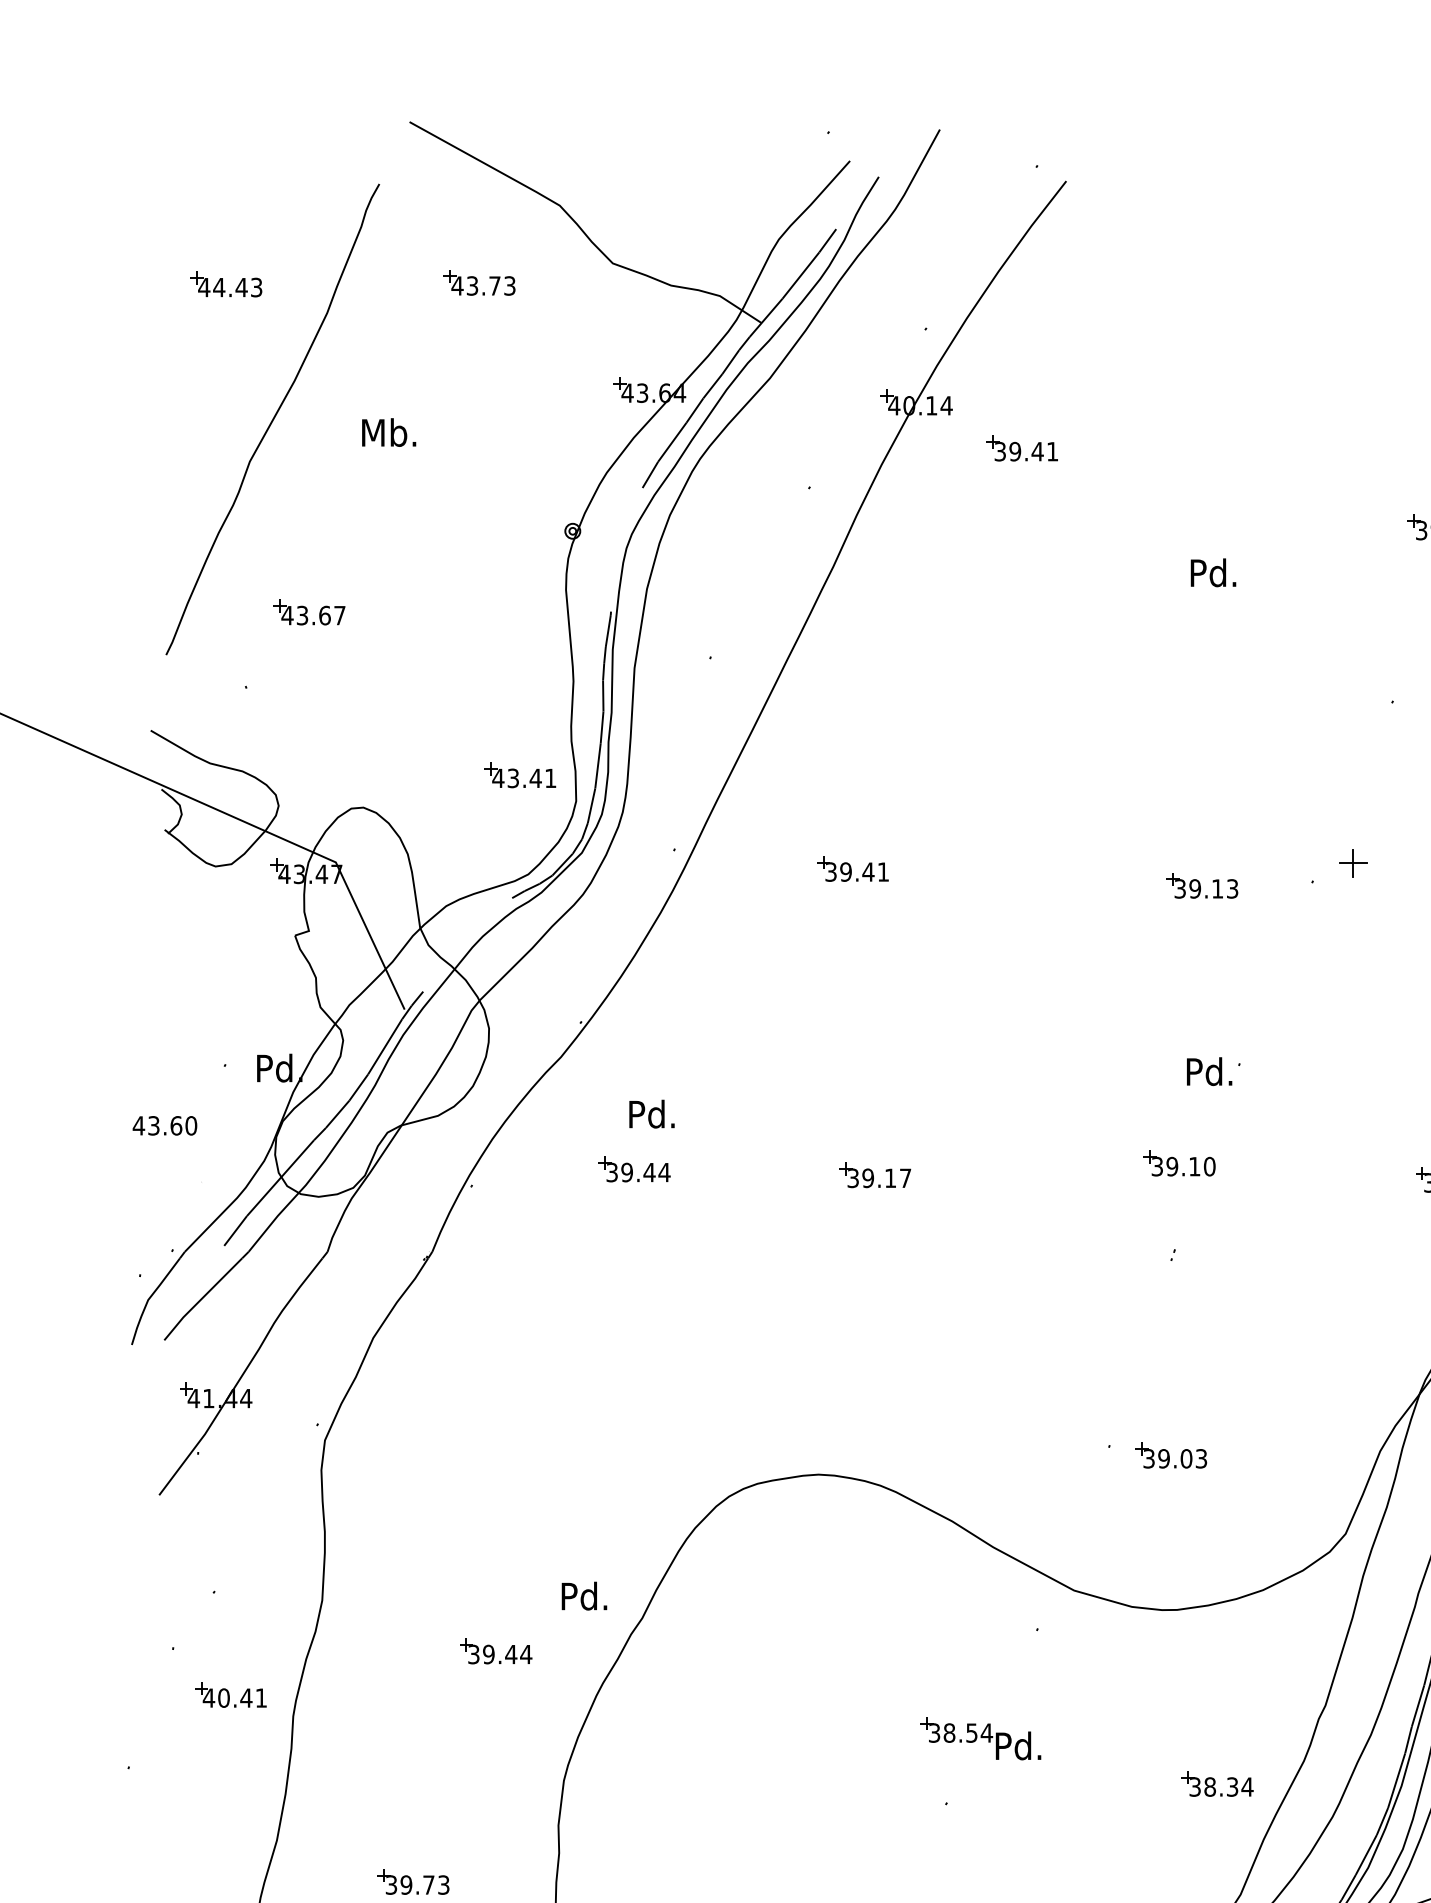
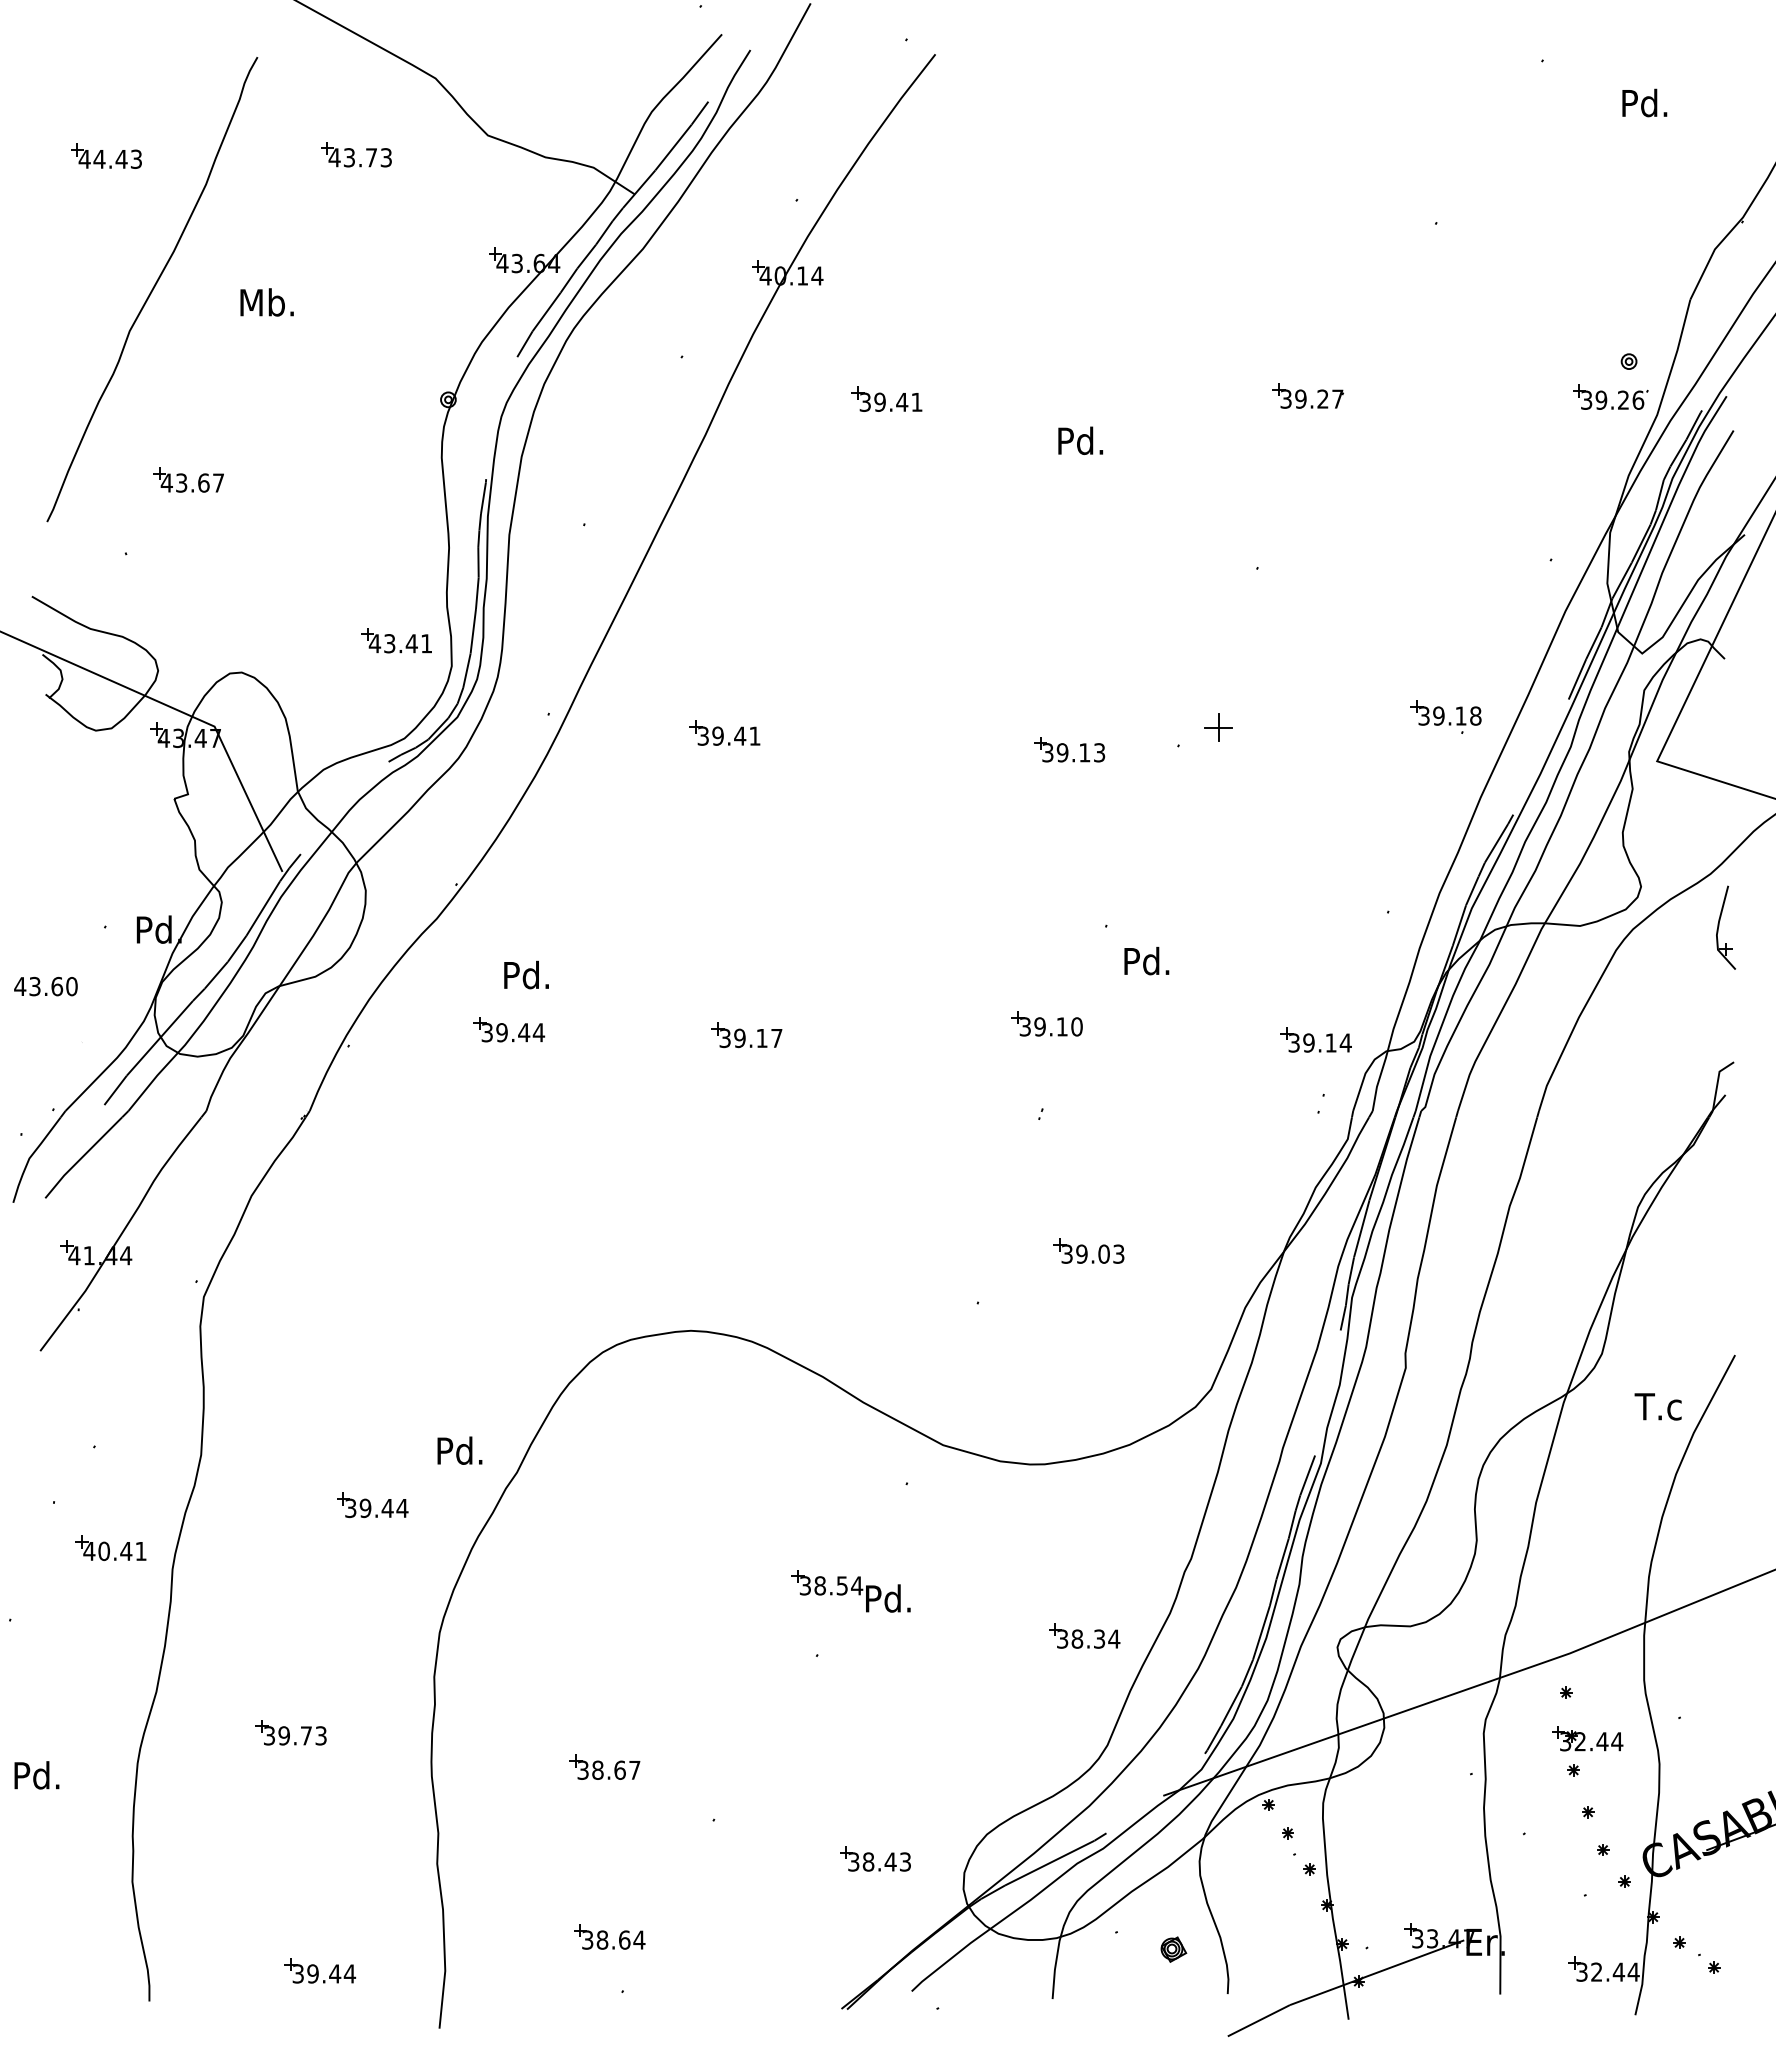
part: (1021, 447) -> (886, 398), moved
text: (1209, 1071) -> (1146, 960), moved
part: (1170, 1455) -> (1088, 1250), moved

